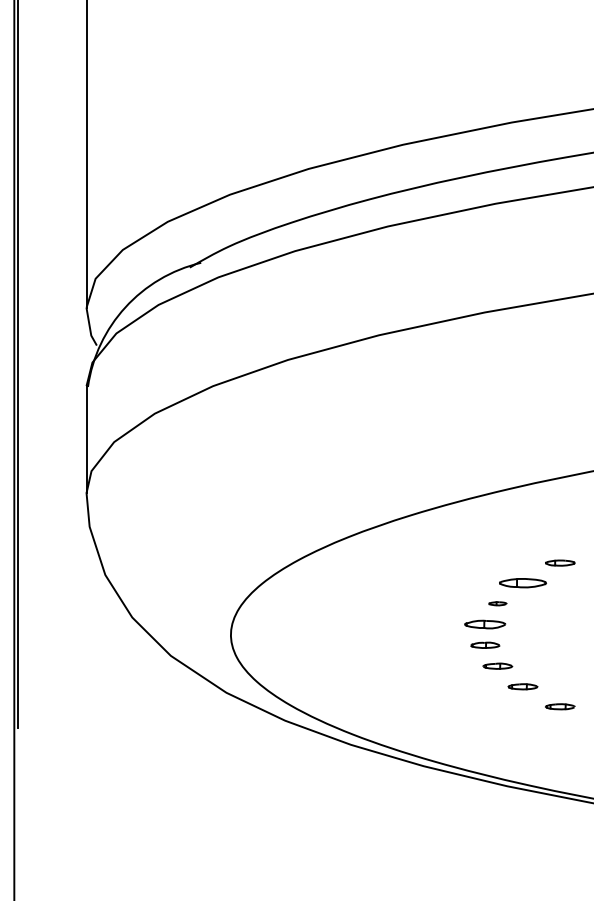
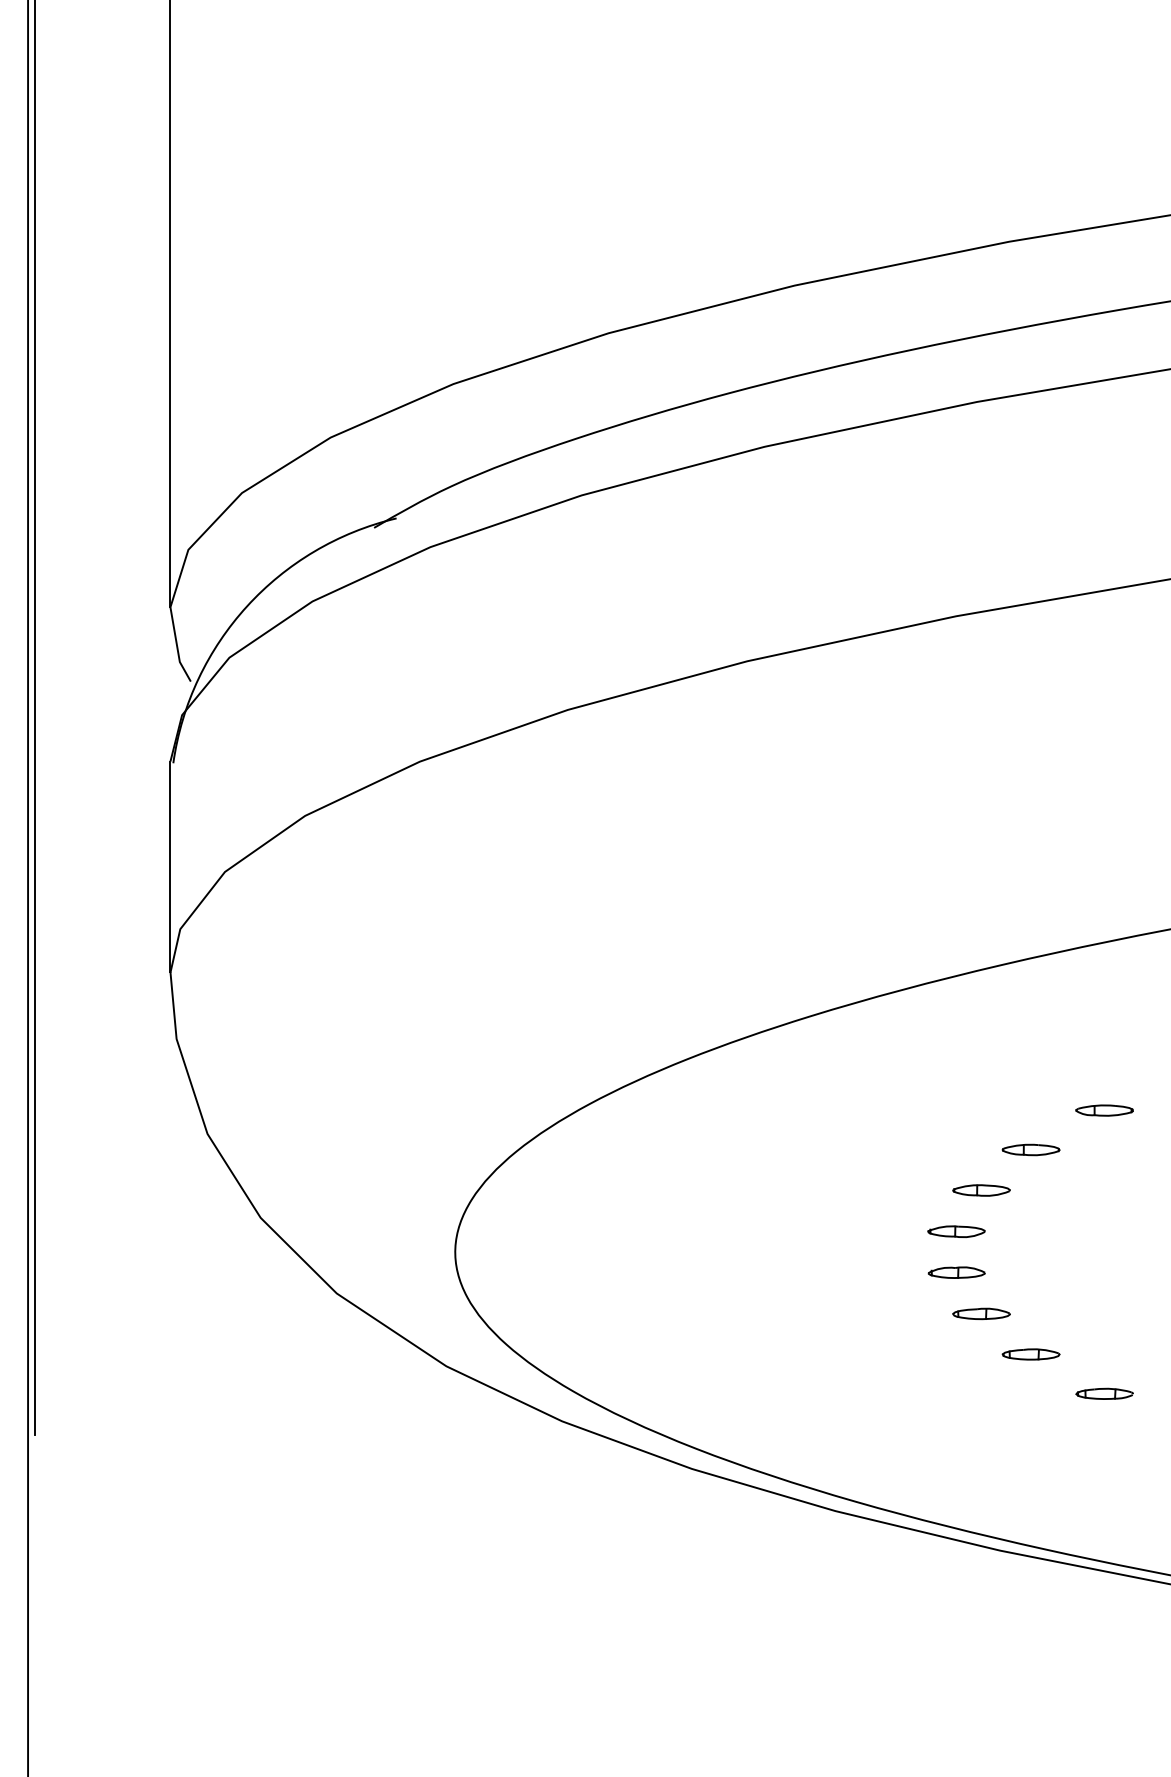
part: (522, 582) -> (1030, 1148), size x0.62
part: (497, 603) -> (980, 1190), size x1.67
part: (484, 624) -> (955, 1231), size x0.71

